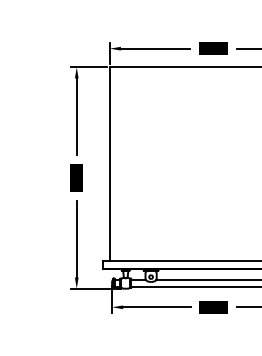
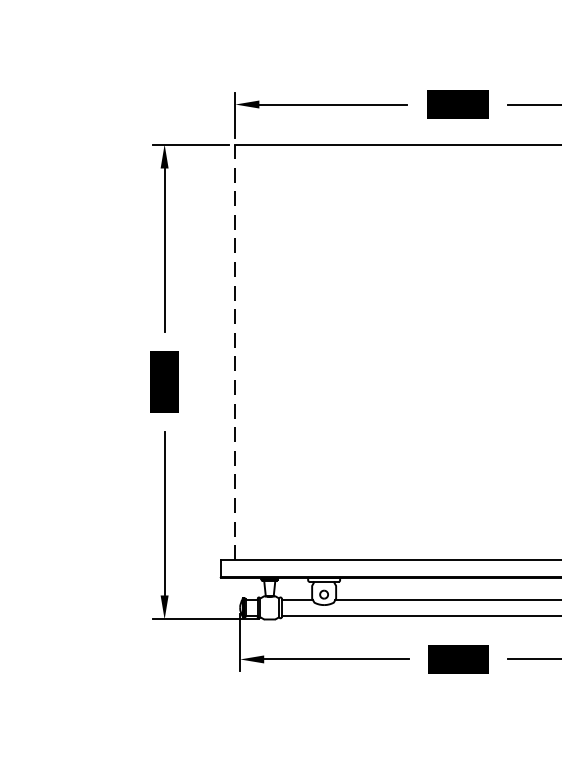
line: (109, 164) -> (234, 353), solid -> dashed

